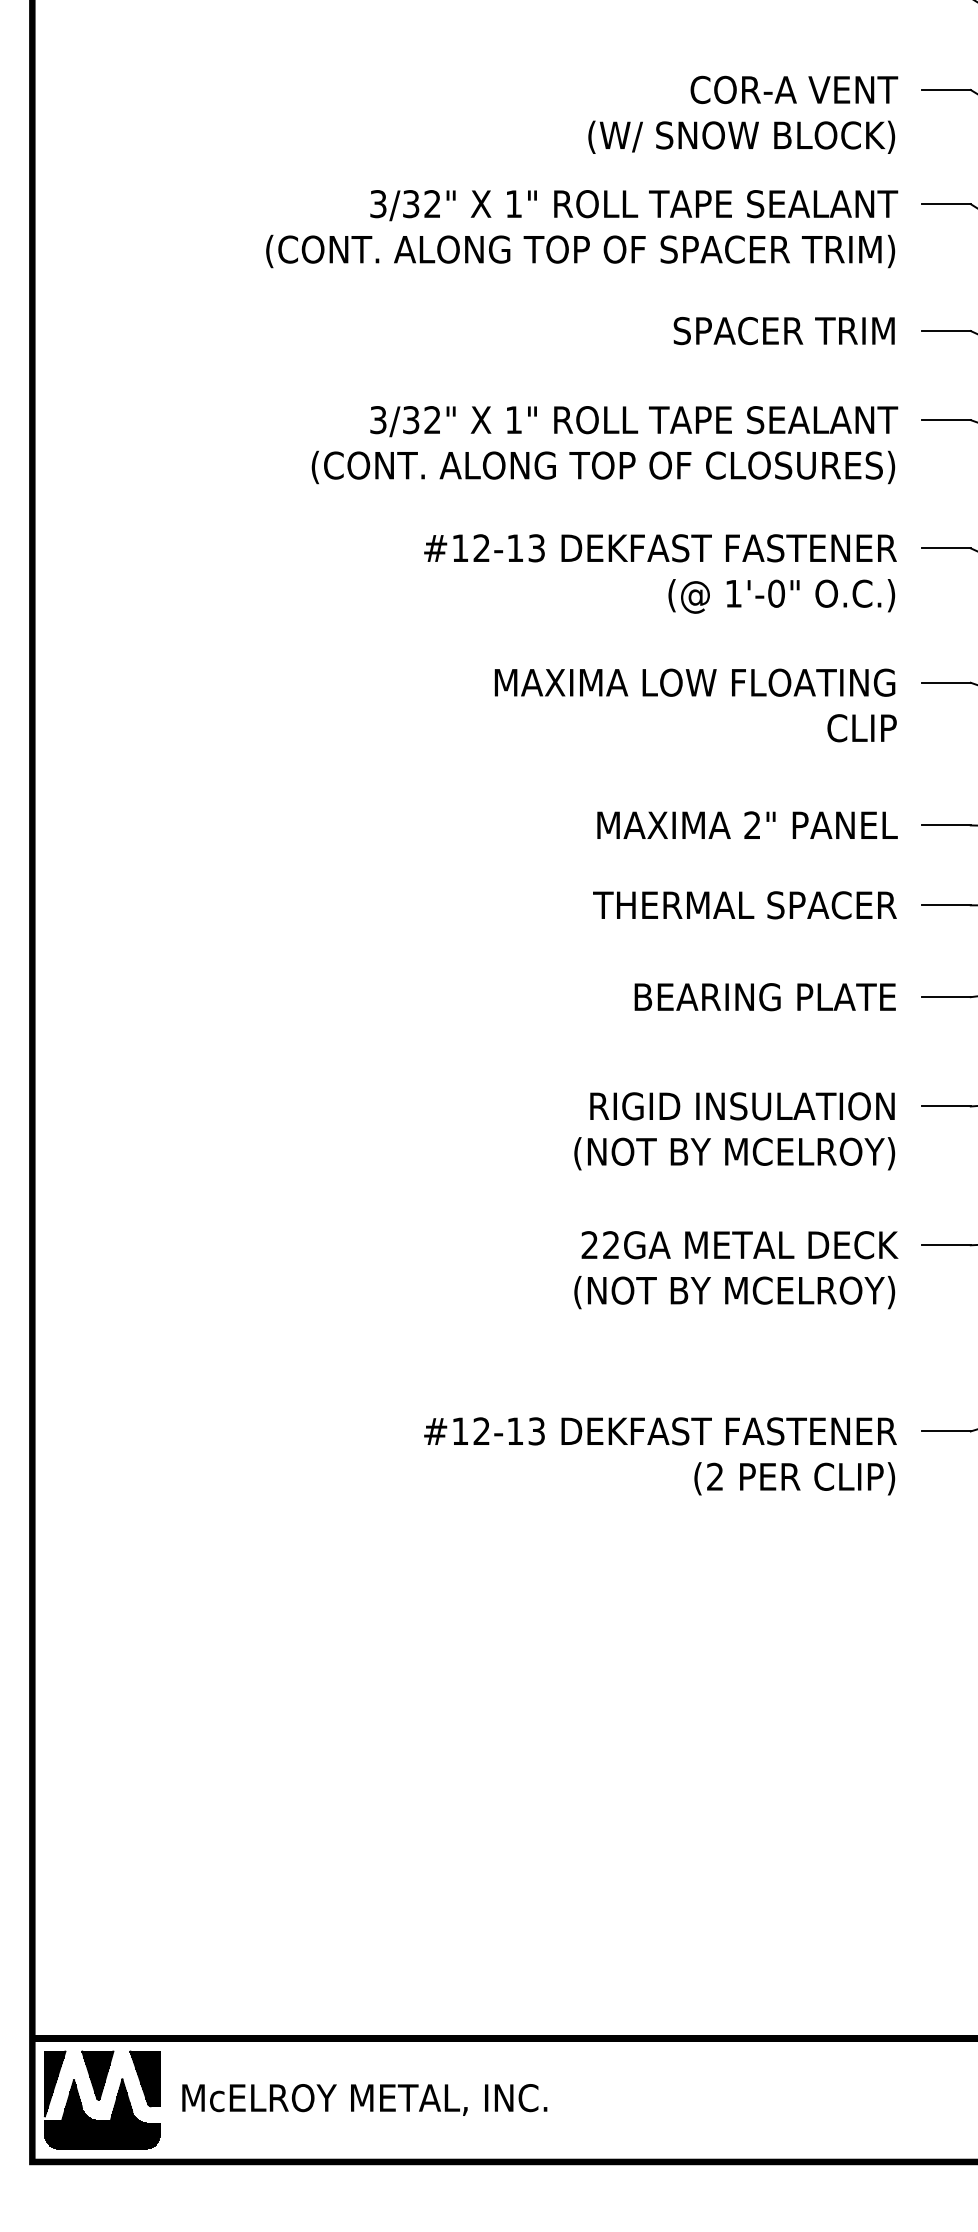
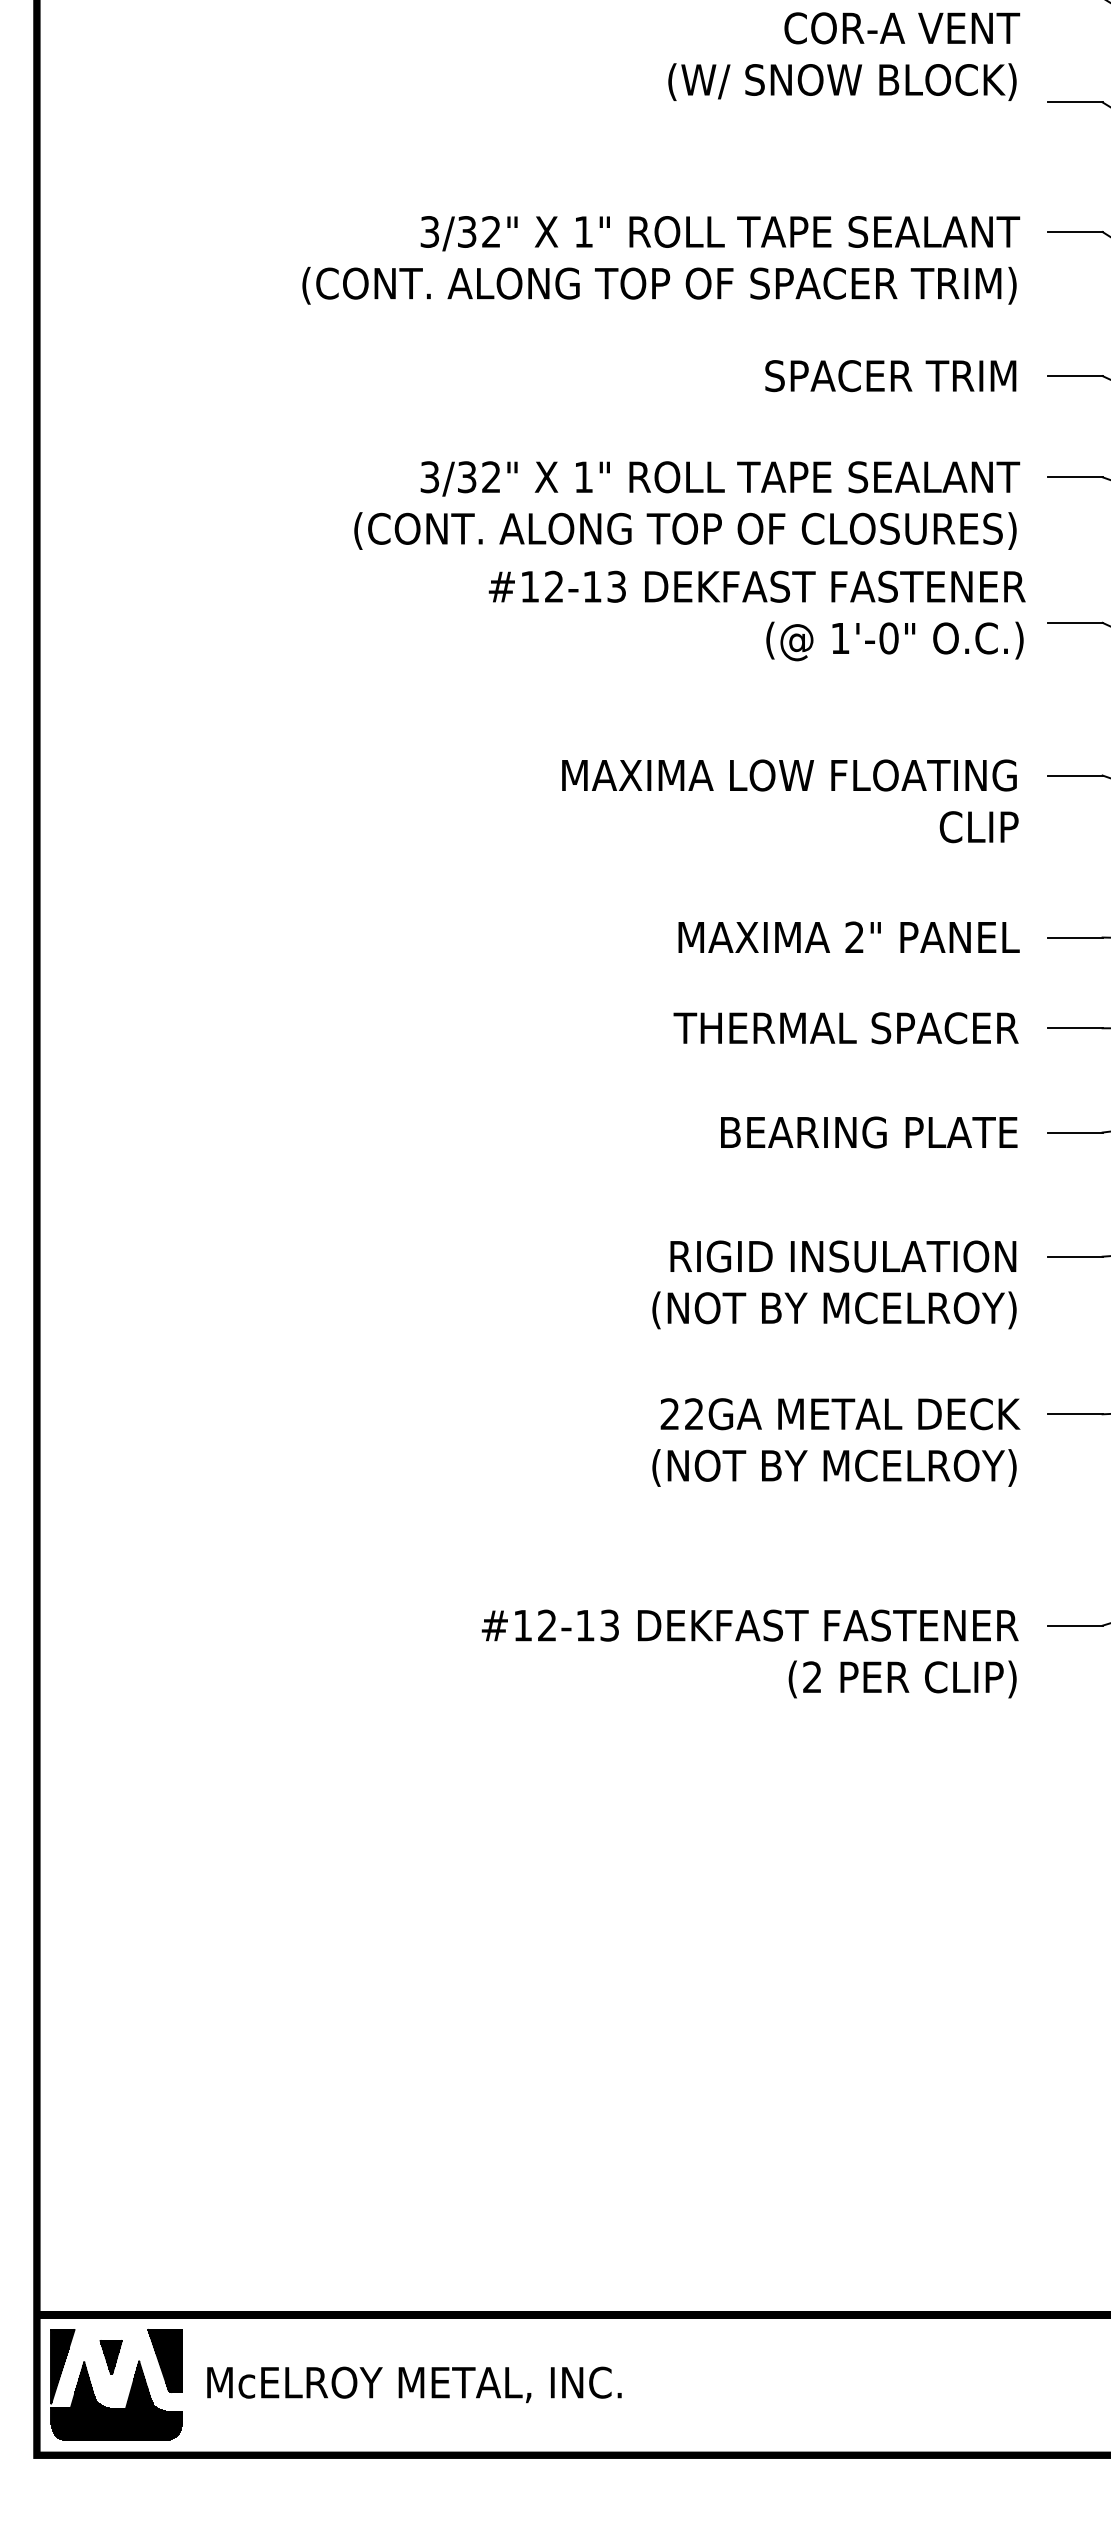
text: (743, 114) -> (844, 56), moved
text: (659, 573) -> (756, 615), moved
part: (97, 2075) -> (110, 2357), size x0.6

